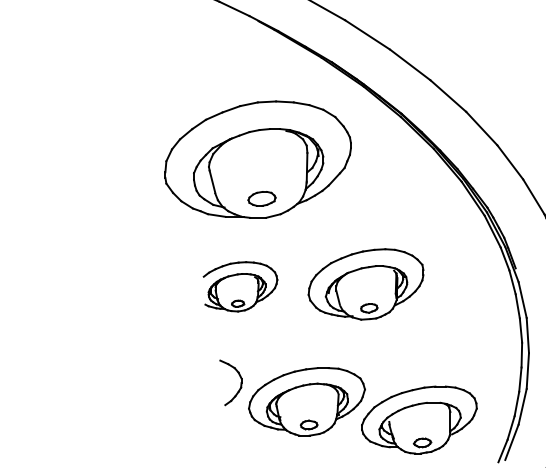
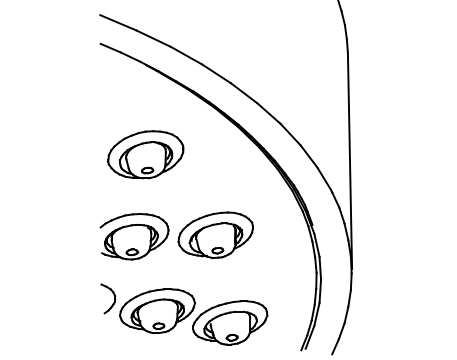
part: (257, 159) -> (145, 154), size x0.62
part: (240, 286) -> (134, 236), size x1.43
part: (348, 406) -> (184, 314), moved

